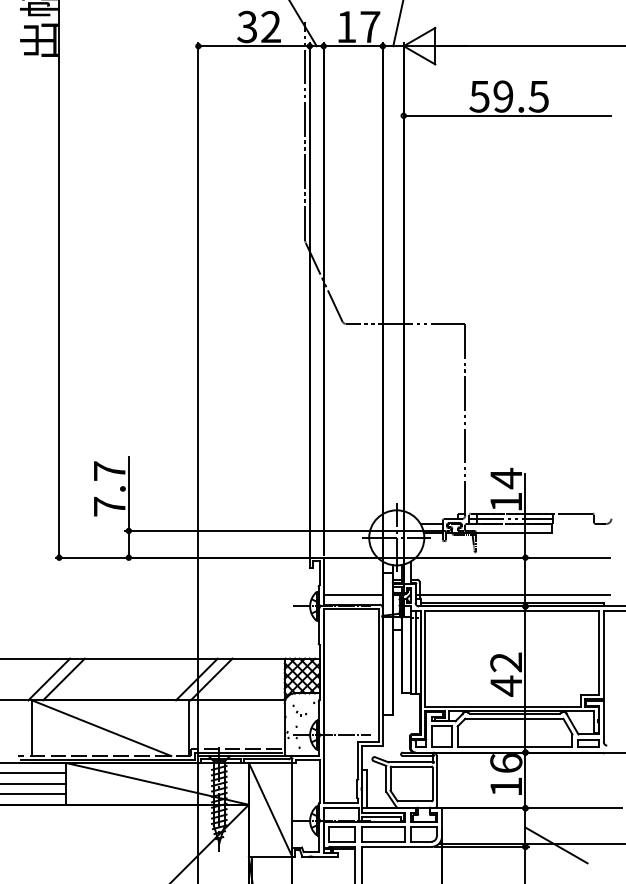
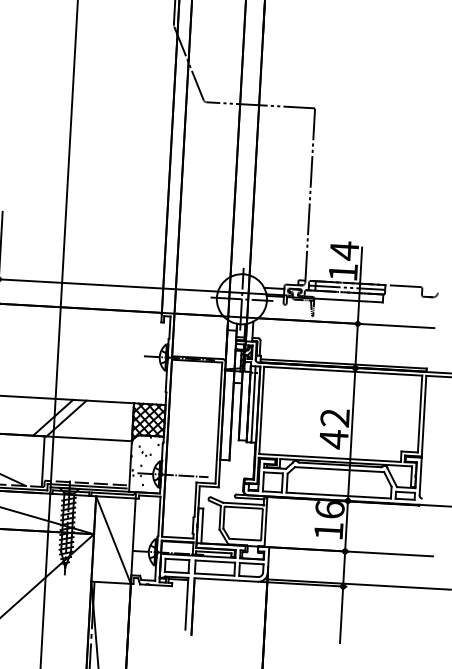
line: (352, 594) -> (198, 348), removed
line: (512, 594) -> (344, 356), removed
line: (556, 845) -> (371, 586), removed

